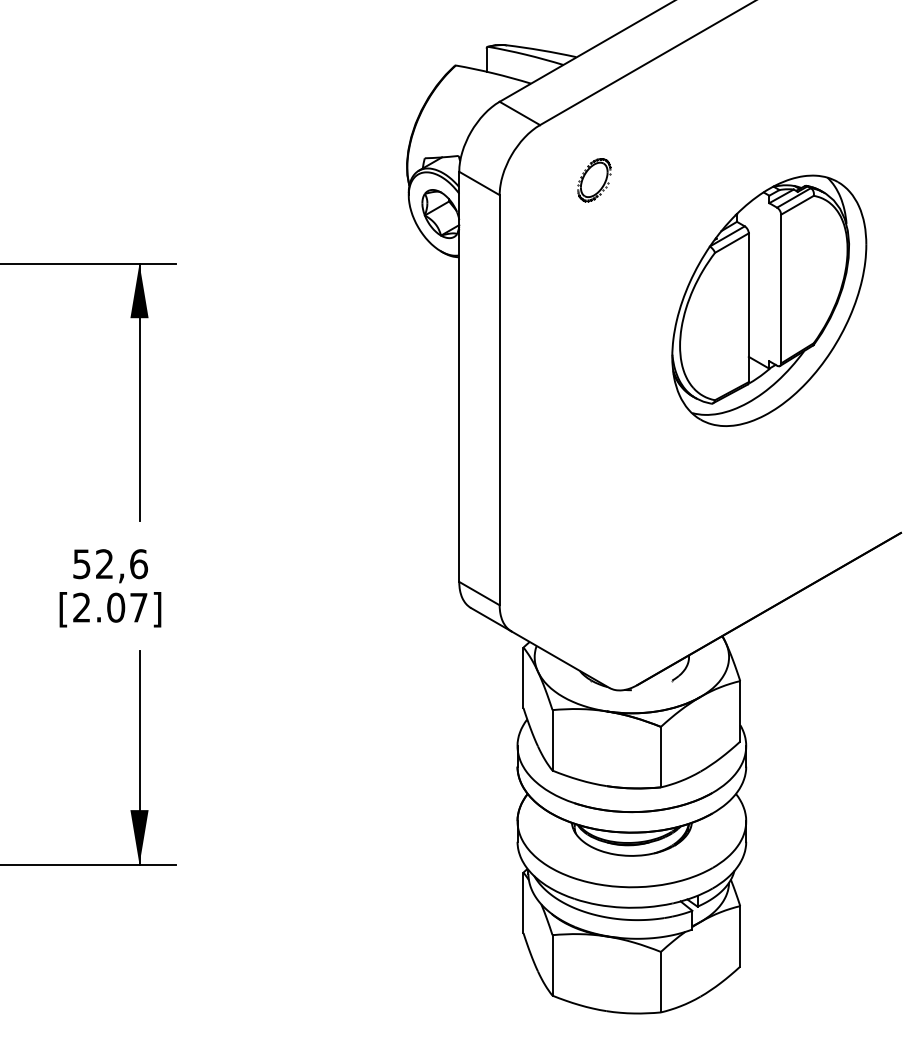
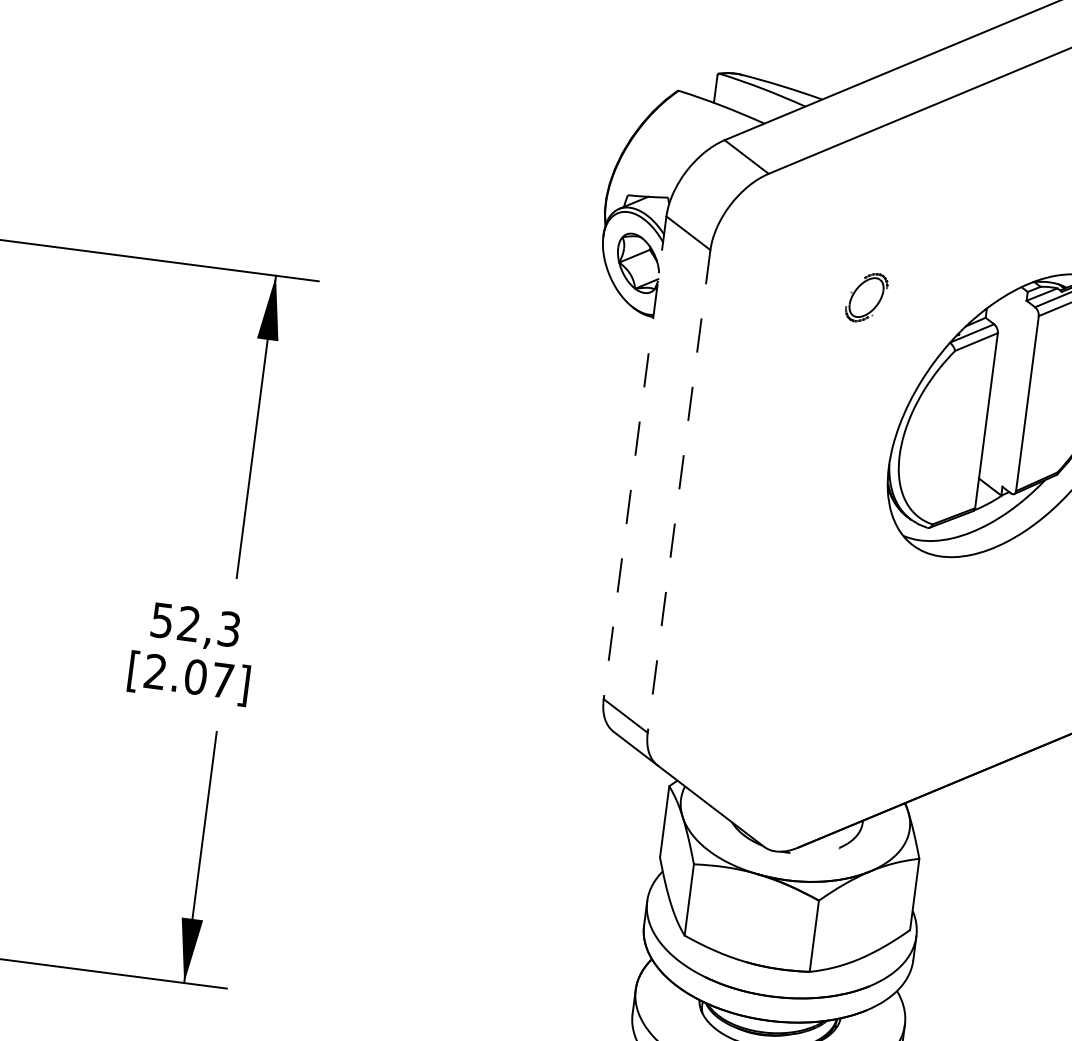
part: (594, 180) -> (866, 298), moved
line: (459, 377) -> (635, 458), solid -> dashed
line: (499, 400) -> (678, 491), solid -> dashed
text: (139, 564) -> (229, 629), 52,6 -> 52,3

